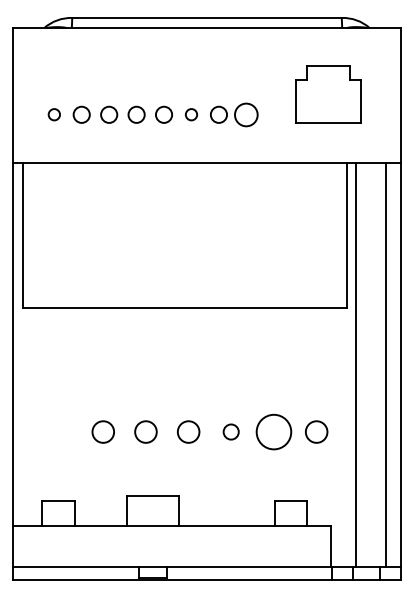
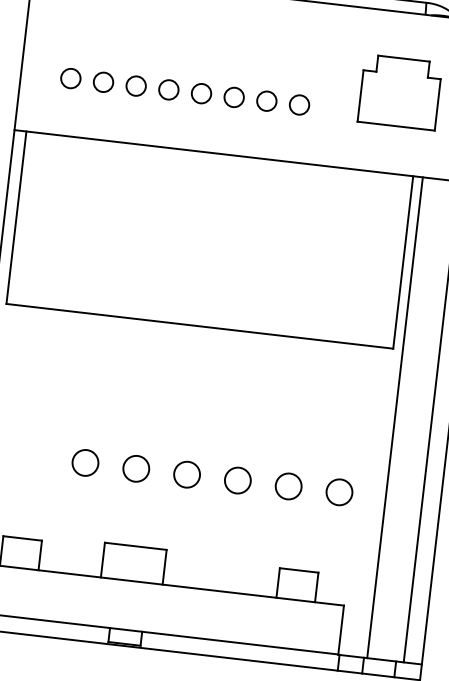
circle: (54, 114) -> (71, 78), size x1.43
circle: (191, 114) -> (234, 97), size x1.43
circle: (246, 114) -> (299, 104), size x0.71
circle: (230, 431) -> (236, 479), size x1.43
circle: (273, 431) -> (288, 485), size x0.62

